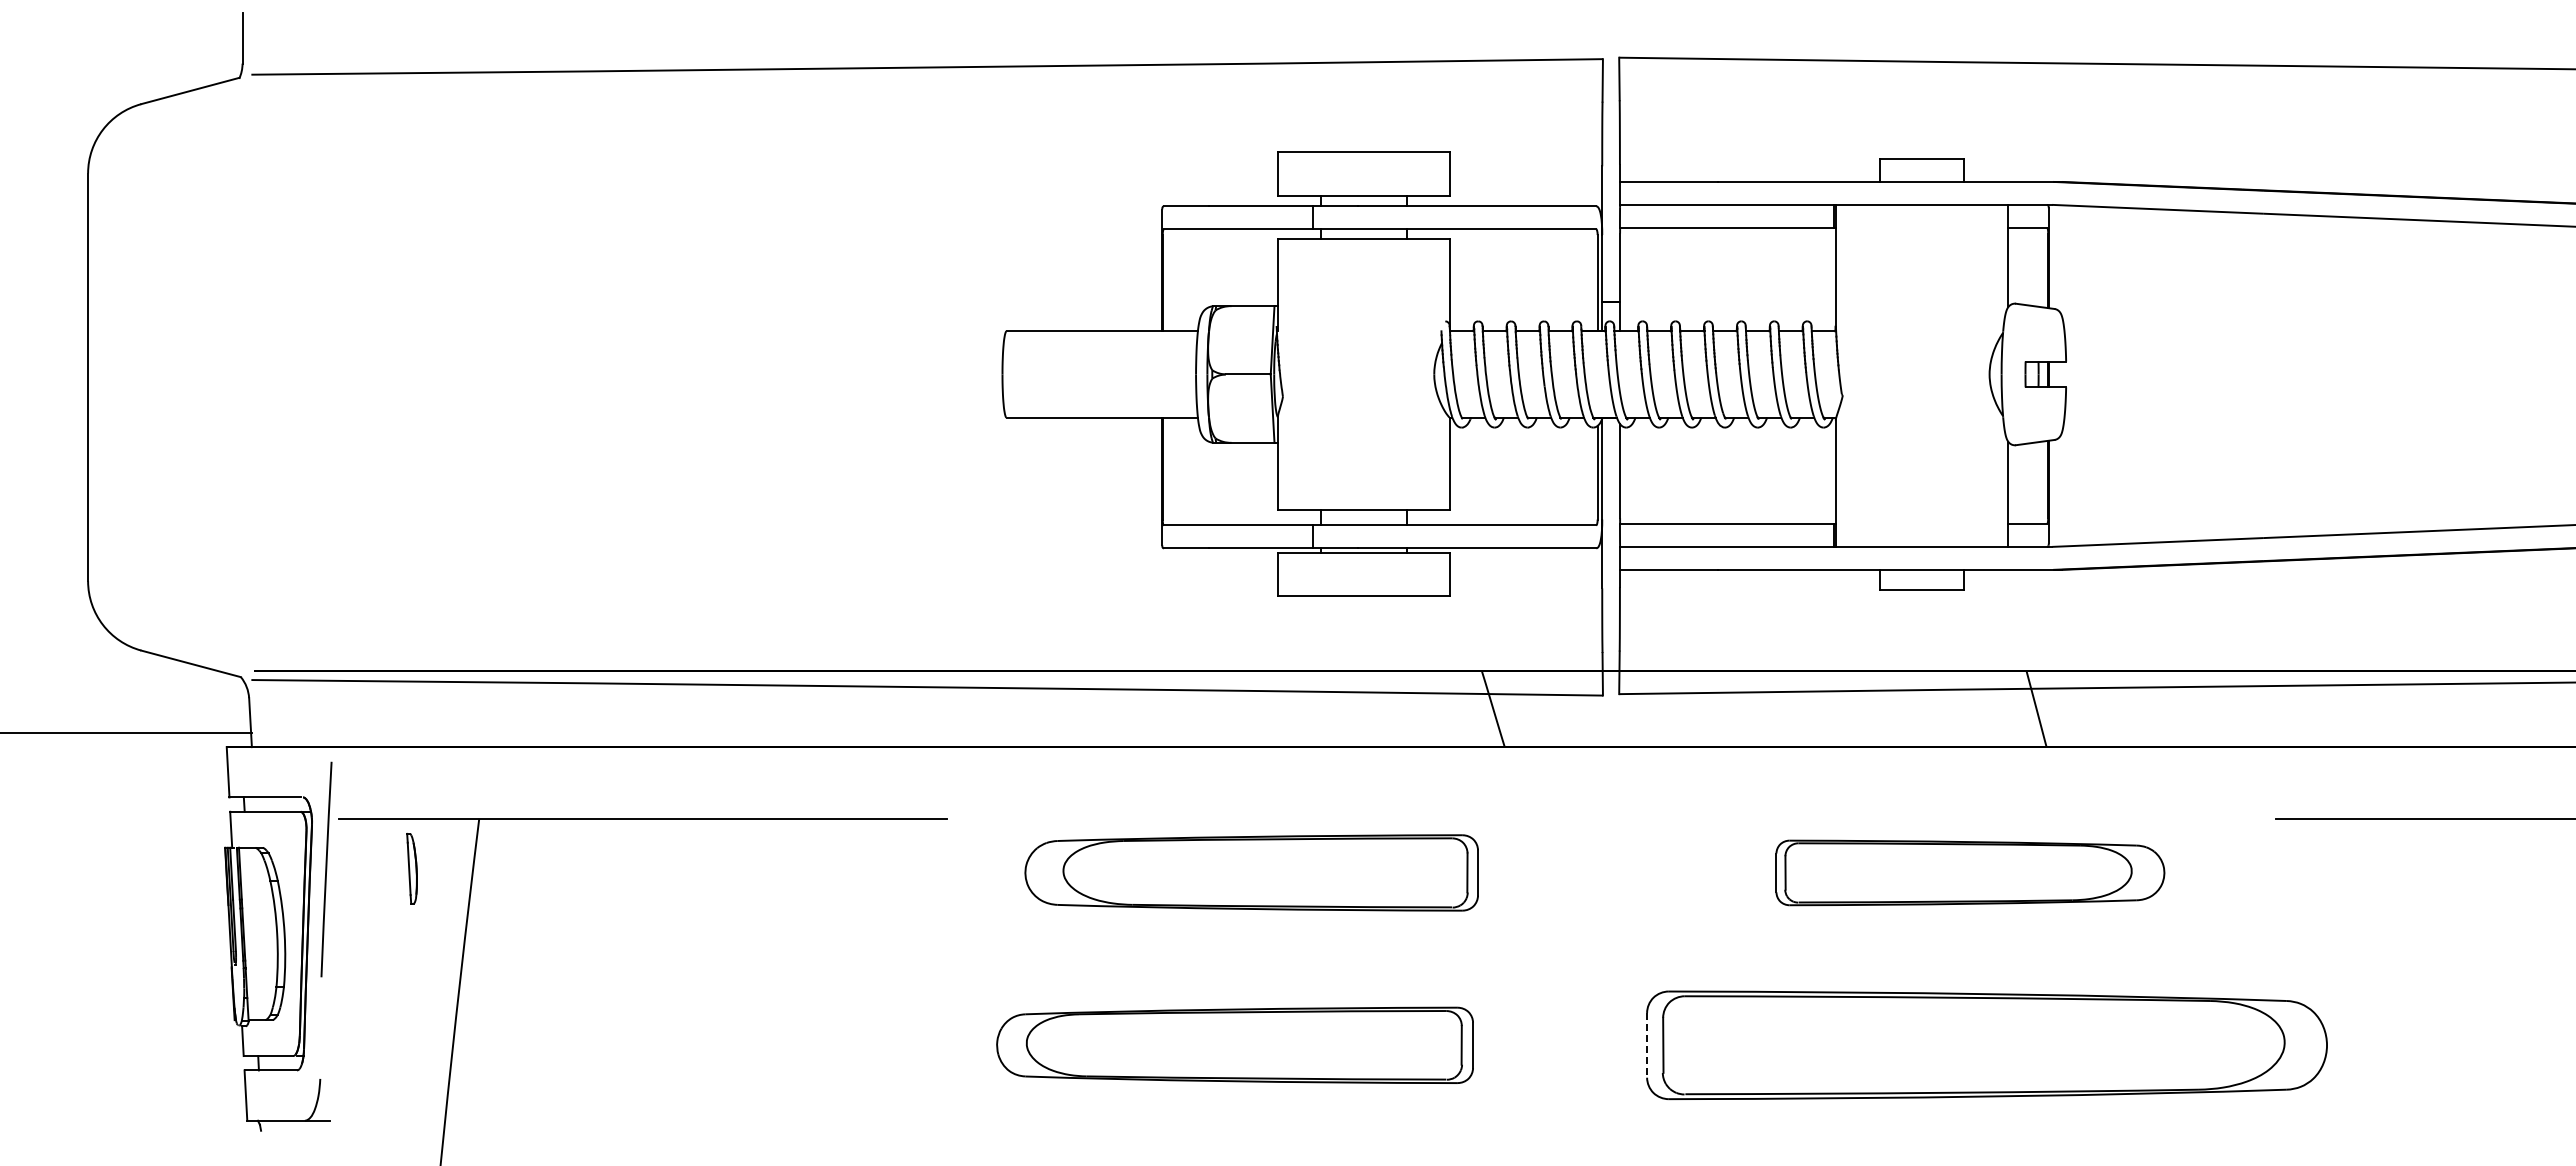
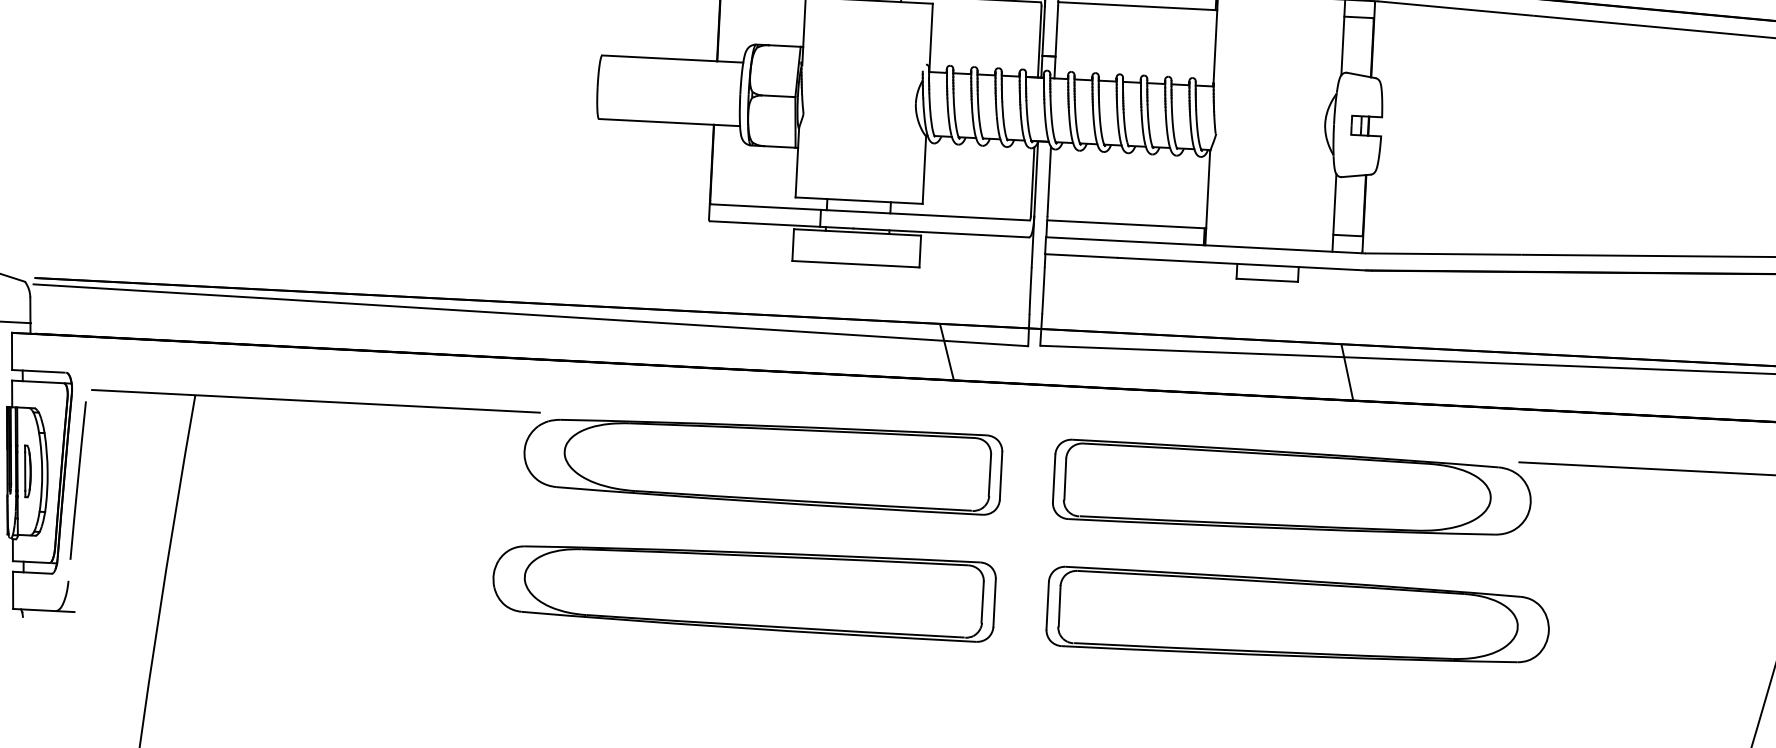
part: (411, 868) -> (26, 471), moved
line: (326, 869) -> (78, 480), moved
part: (1251, 872) -> (762, 463), size x1.43
part: (1970, 872) -> (1292, 490), size x1.67
part: (1234, 1045) -> (743, 590), size x1.43
line: (1647, 1045) -> (1048, 605), dashed -> solid

